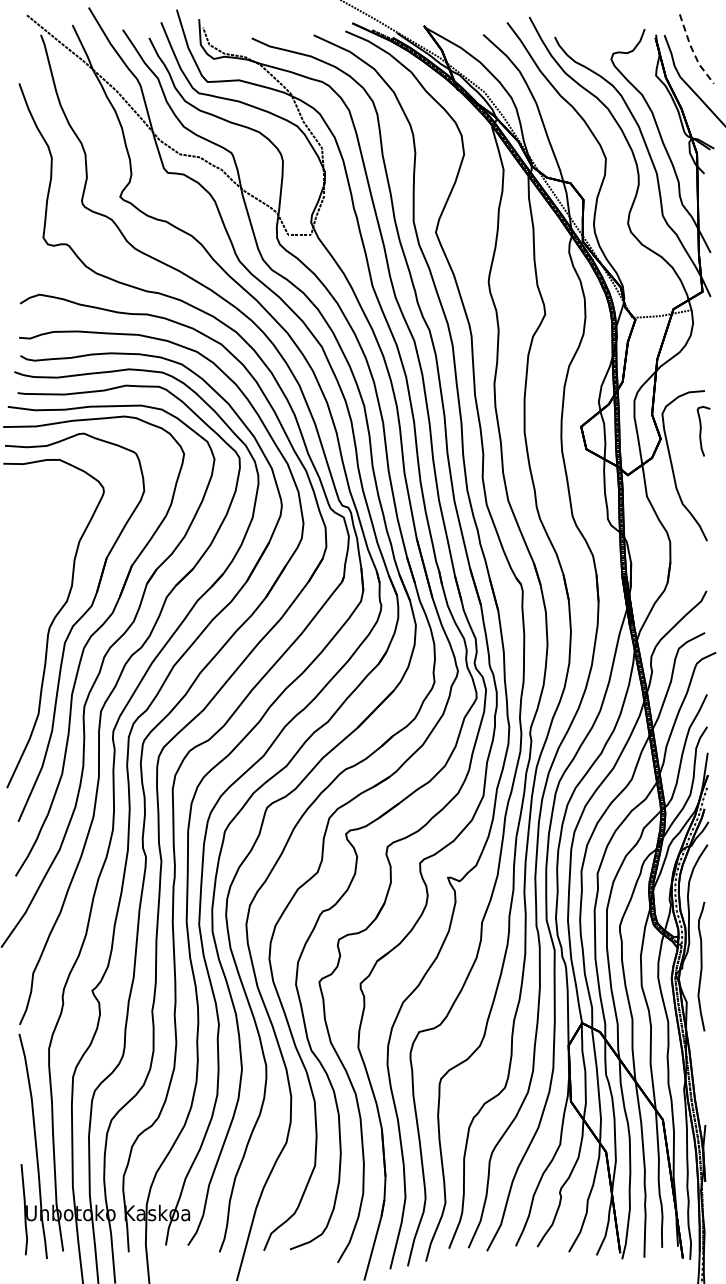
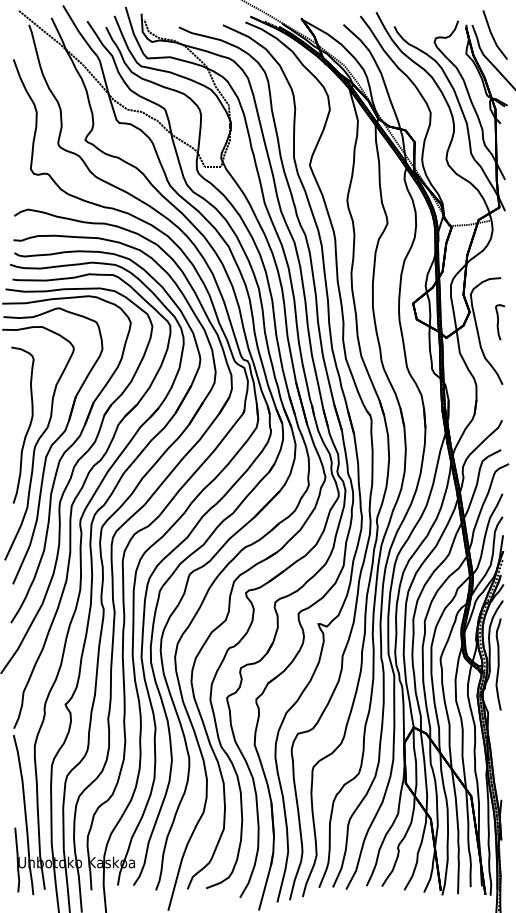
line: (693, 51) -> (492, 36), dashed -> solid
curve: (701, 431) -> (498, 322), moved
curve: (40, 600) -> (28, 426), added
curve: (701, 966) -> (498, 664), moved

